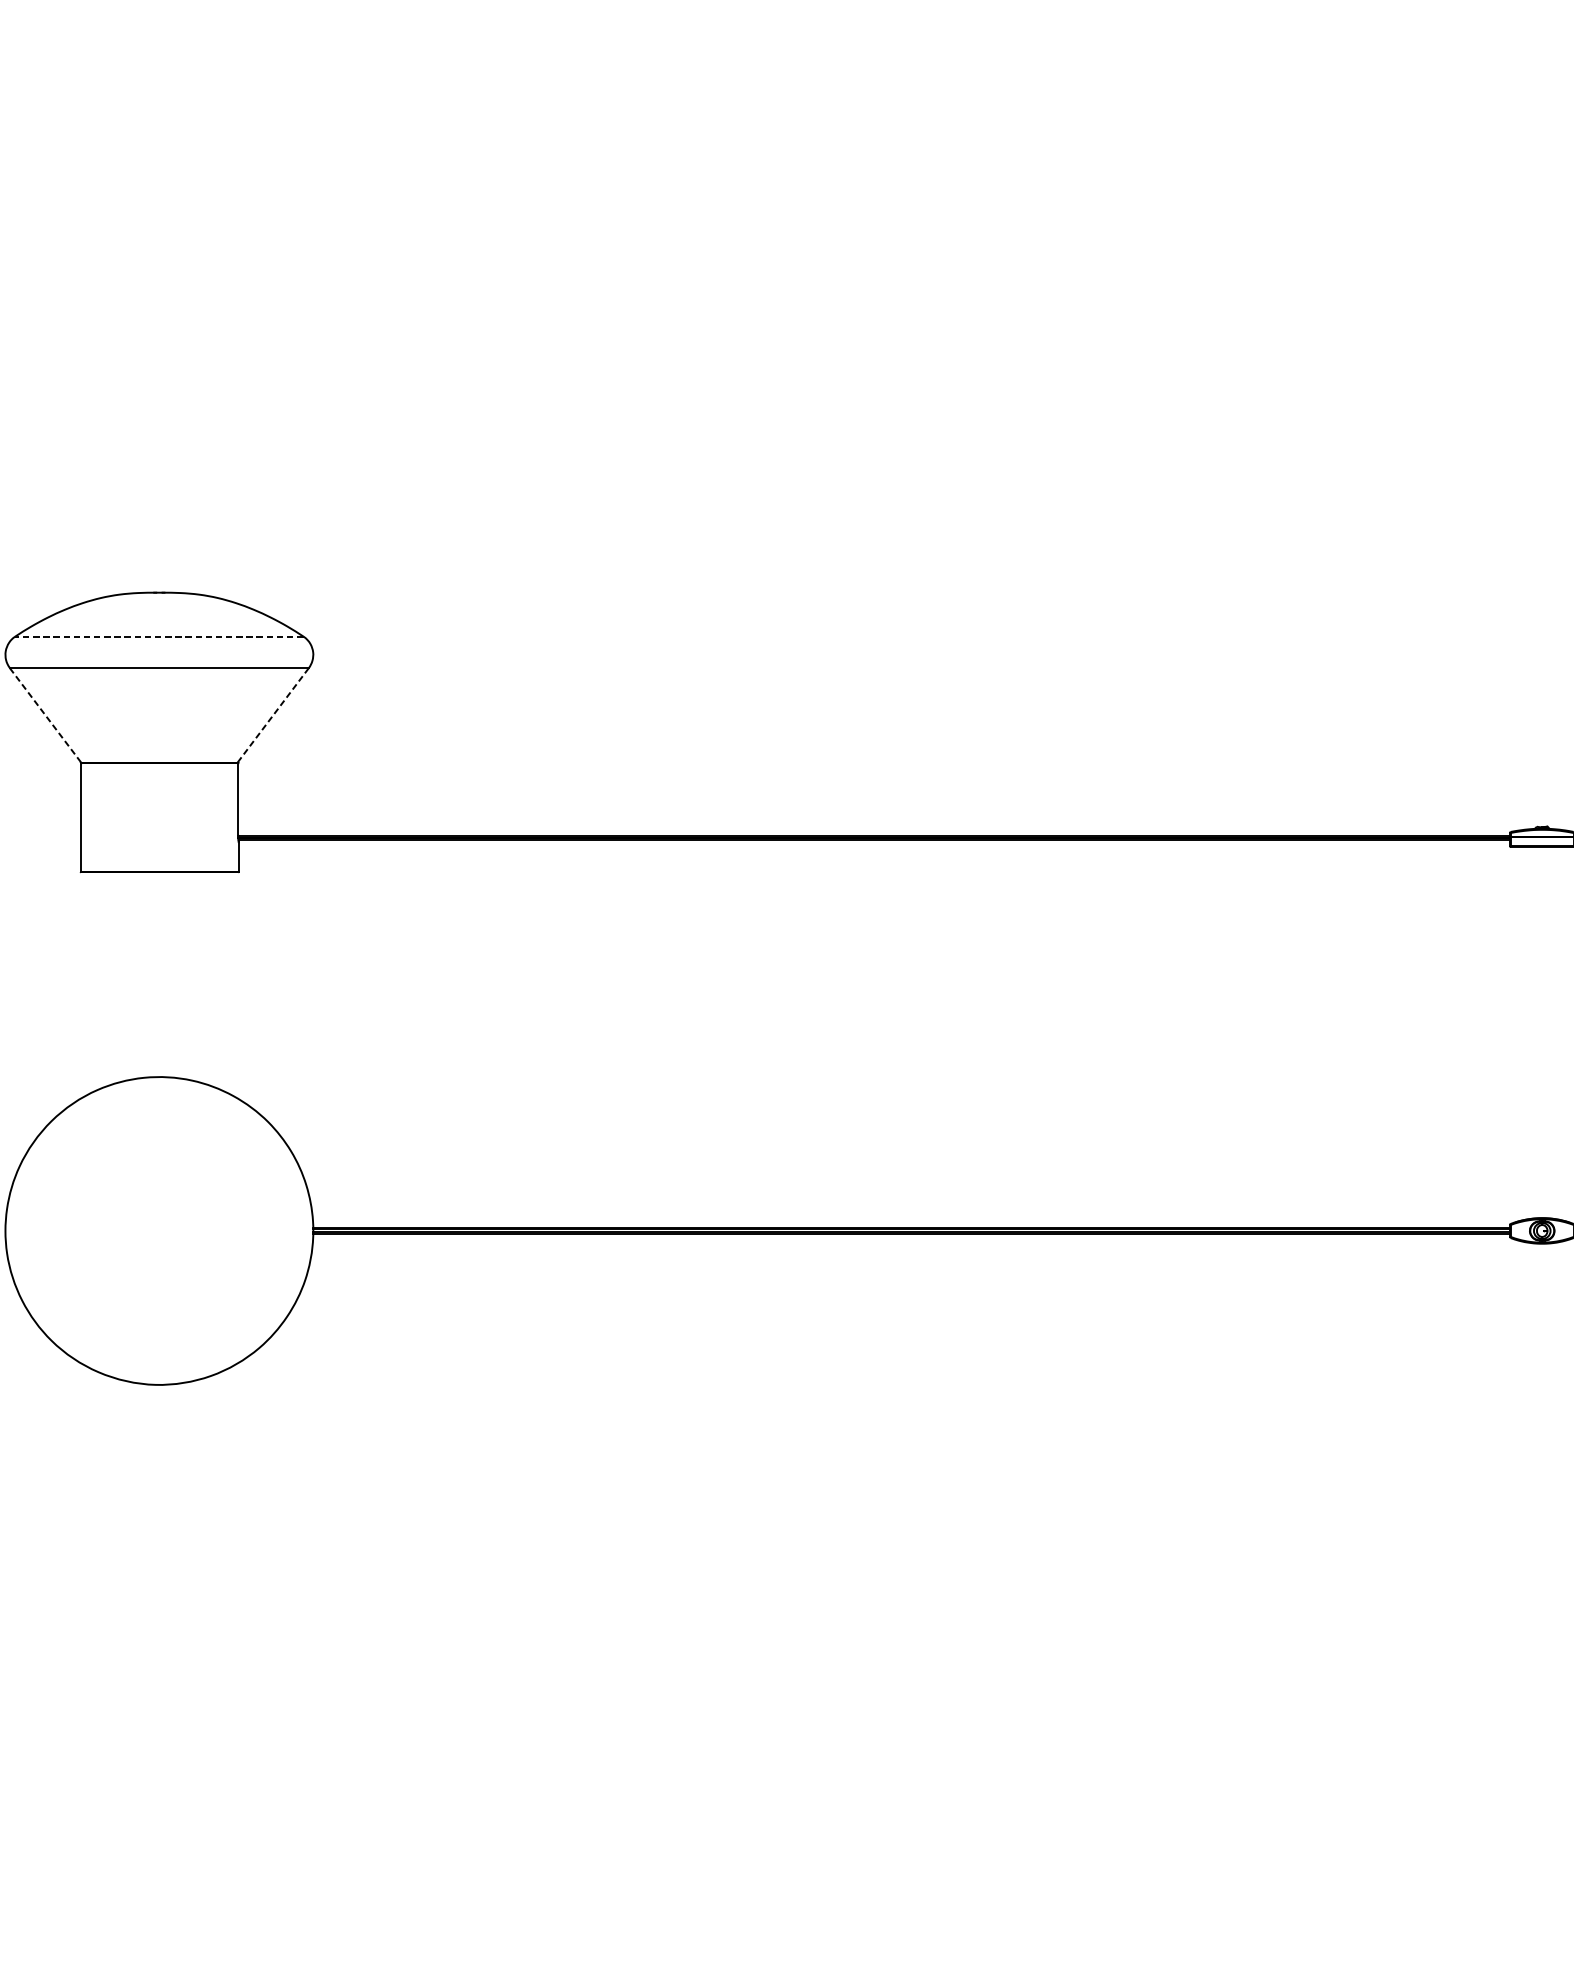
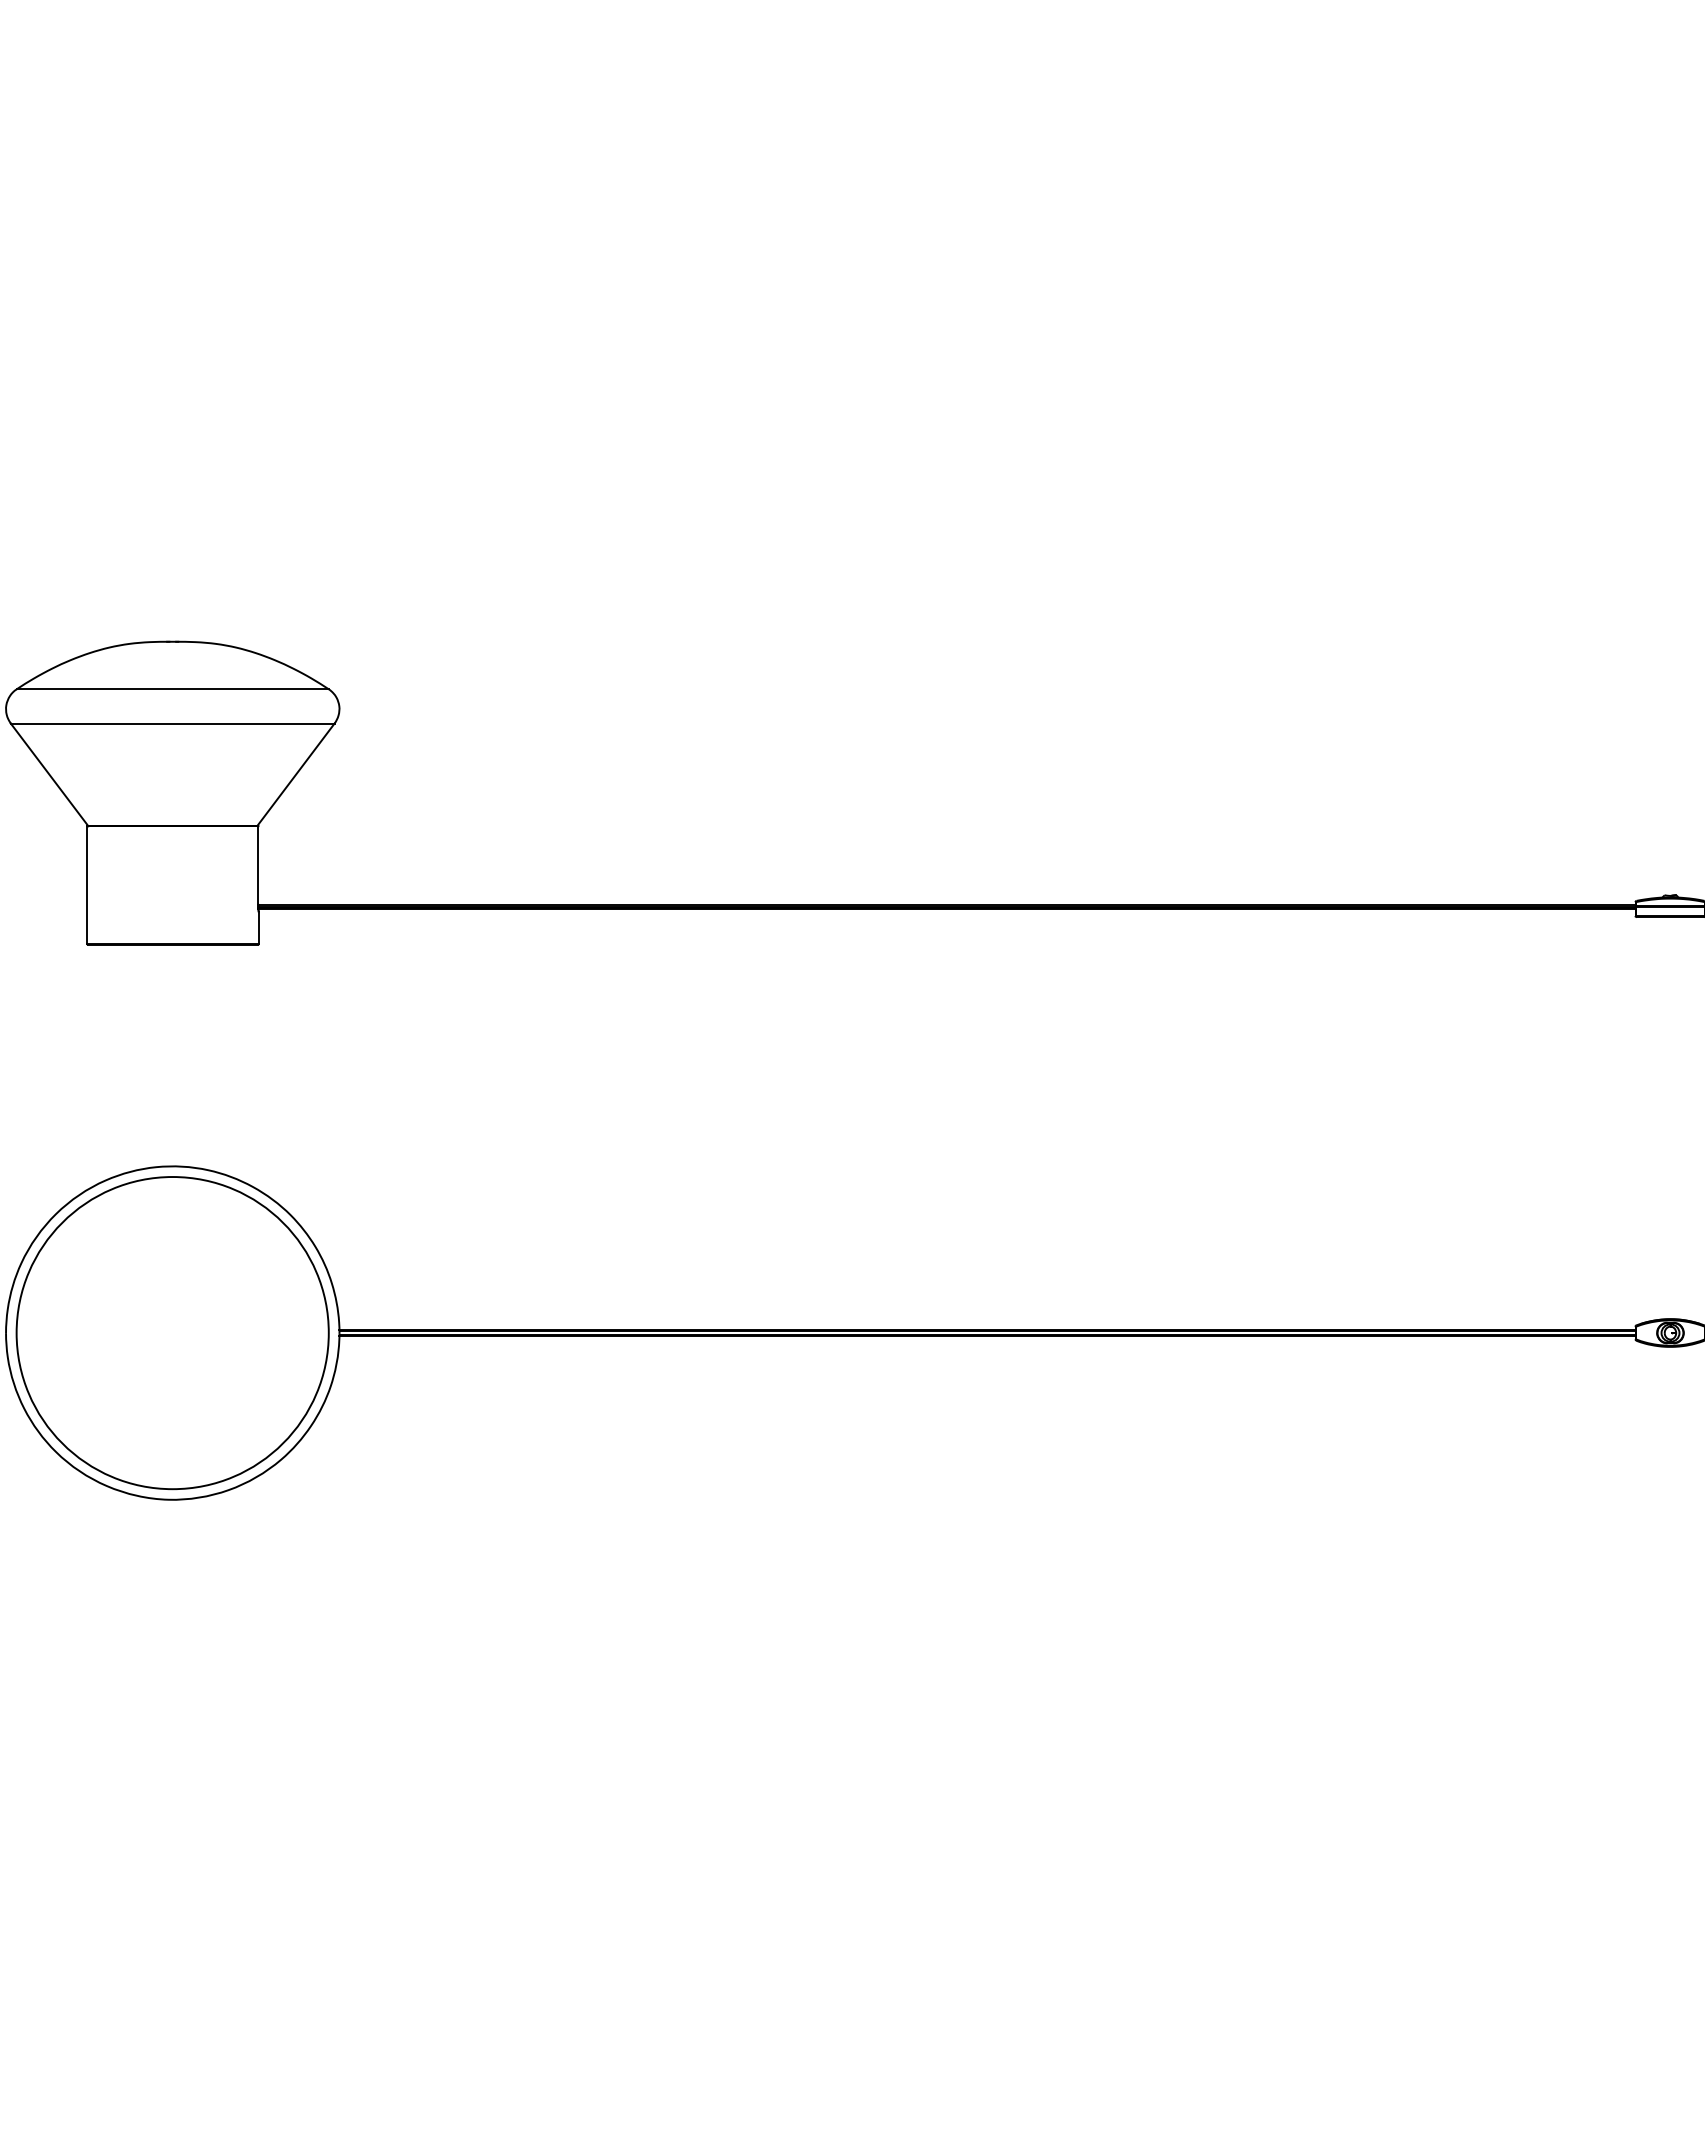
line: (159, 636) -> (172, 689), dashed -> solid
line: (273, 715) -> (296, 774), dashed -> solid
line: (45, 716) -> (49, 775), dashed -> solid
circle: (159, 1231) -> (172, 1333), added

